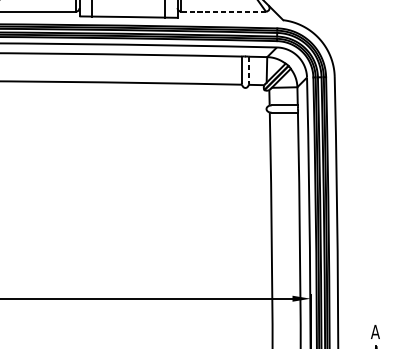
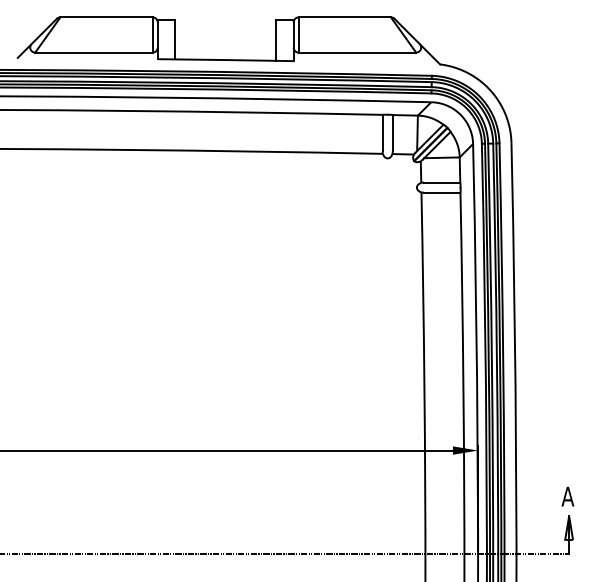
line: (223, 11) -> (357, 52), dashed -> solid
line: (248, 70) -> (392, 133), dashed -> solid

